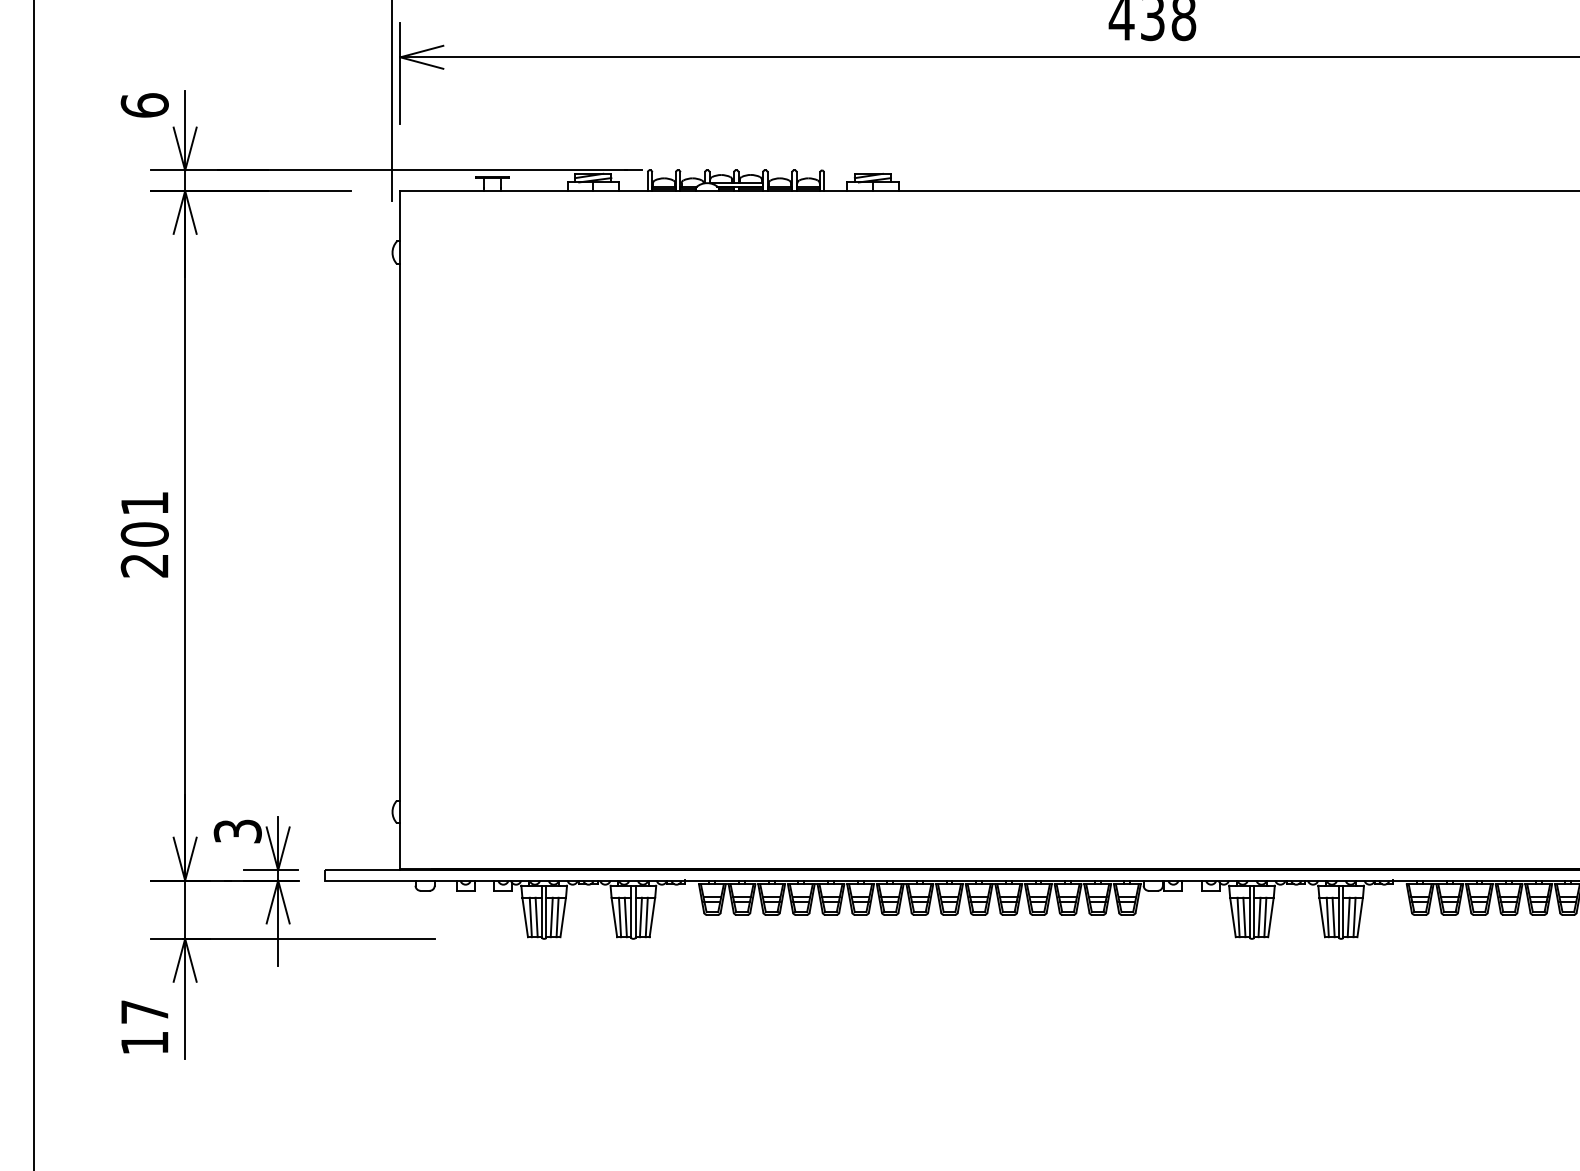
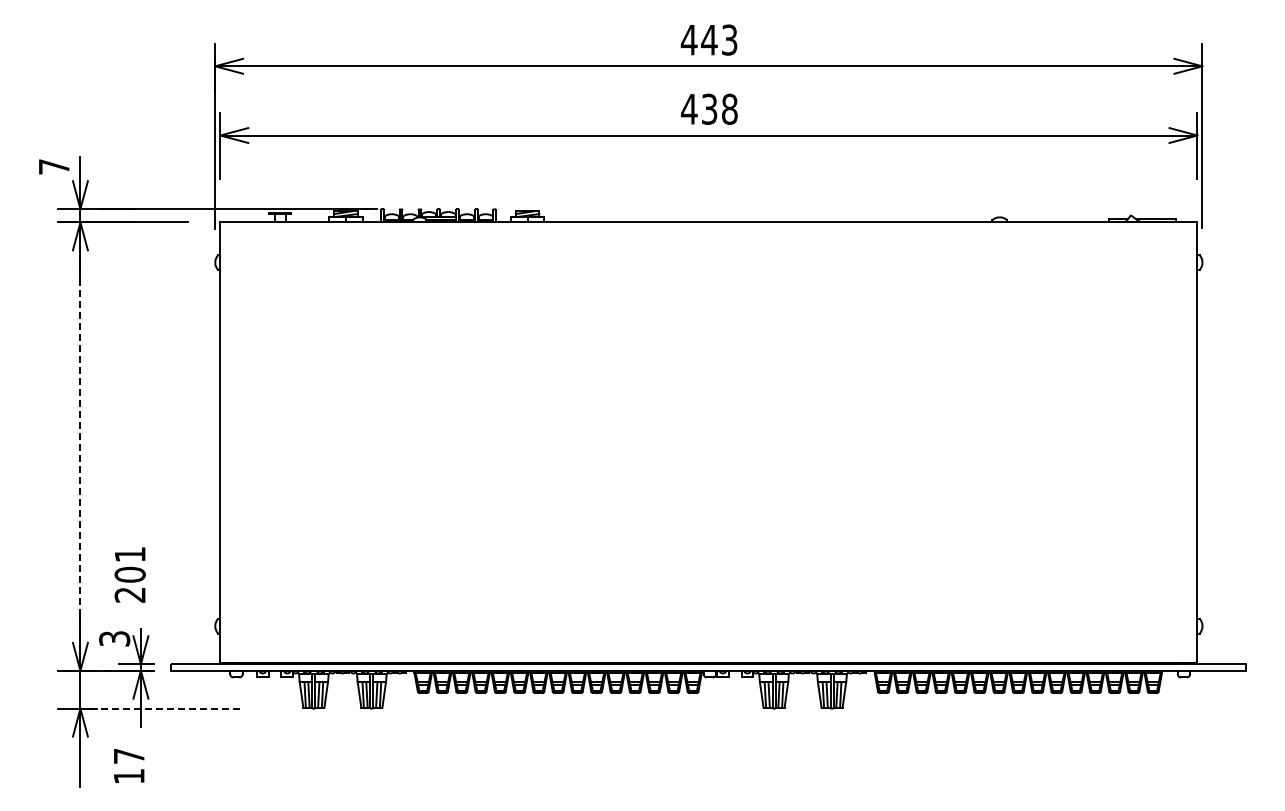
text: (143, 104) -> (53, 166), 6 -> 7
text: (143, 534) -> (129, 574), moved
line: (185, 535) -> (80, 446), solid -> dashed
line: (308, 938) -> (160, 708), solid -> dashed
text: (145, 1026) -> (129, 765), moved

